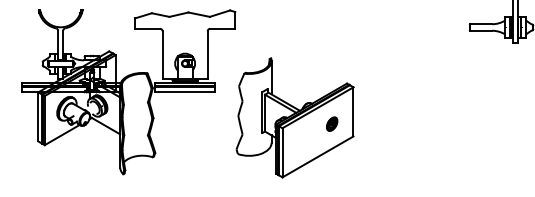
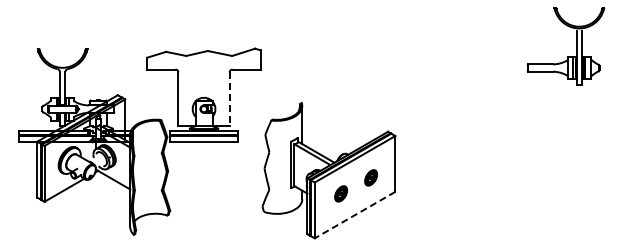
line: (207, 55) -> (229, 99), solid -> dashed
part: (305, 137) -> (340, 193), added
line: (318, 157) -> (355, 215), solid -> dashed

